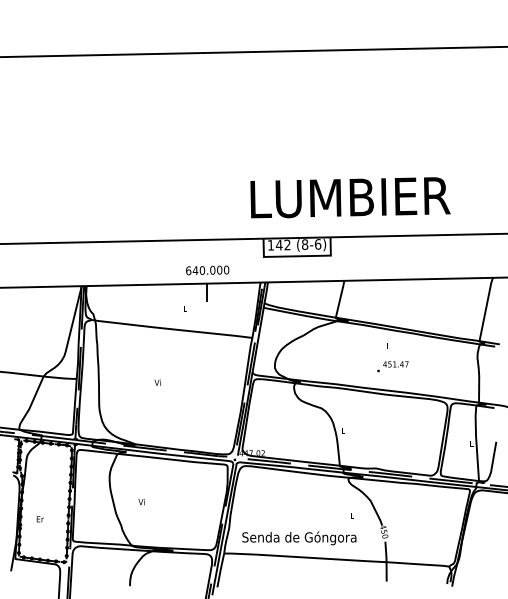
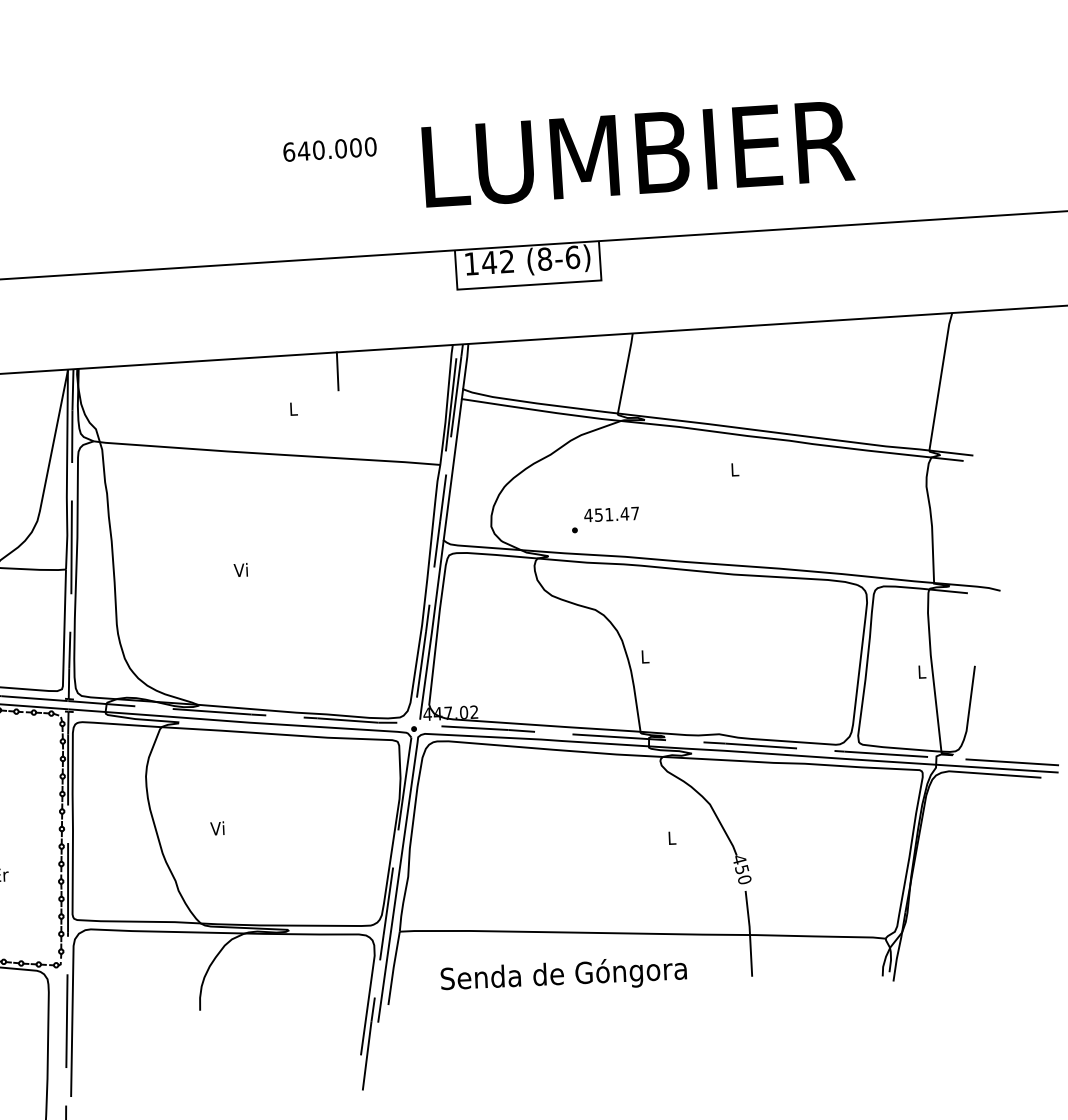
text: (207, 270) -> (329, 149), moved
text: (392, 366) -> (604, 519), moved
text: (299, 538) -> (564, 976), moved

